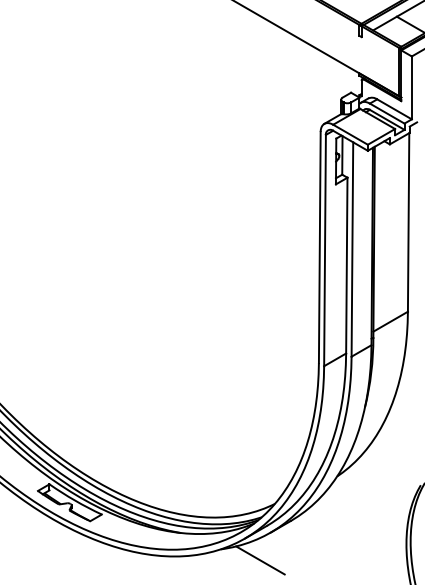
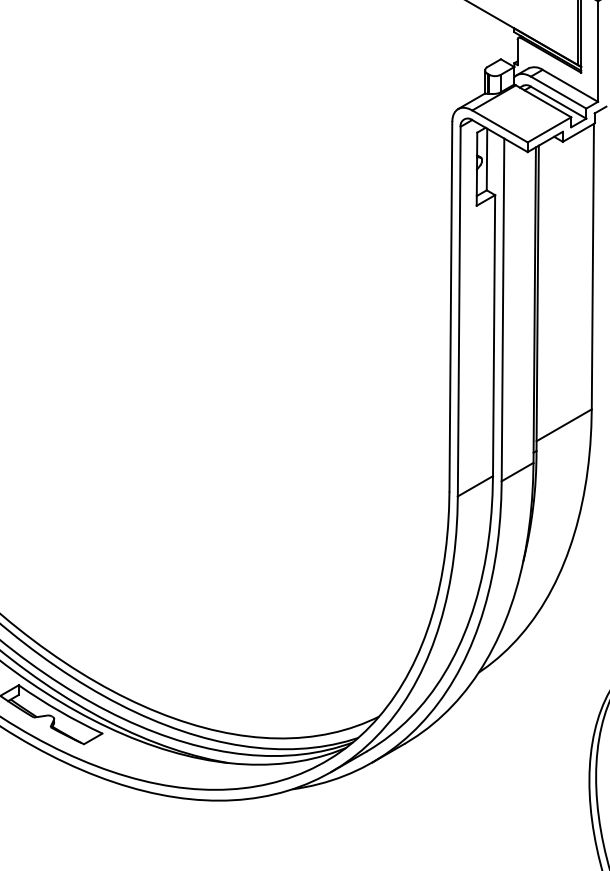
line: (260, 560) -> (356, 807), removed

